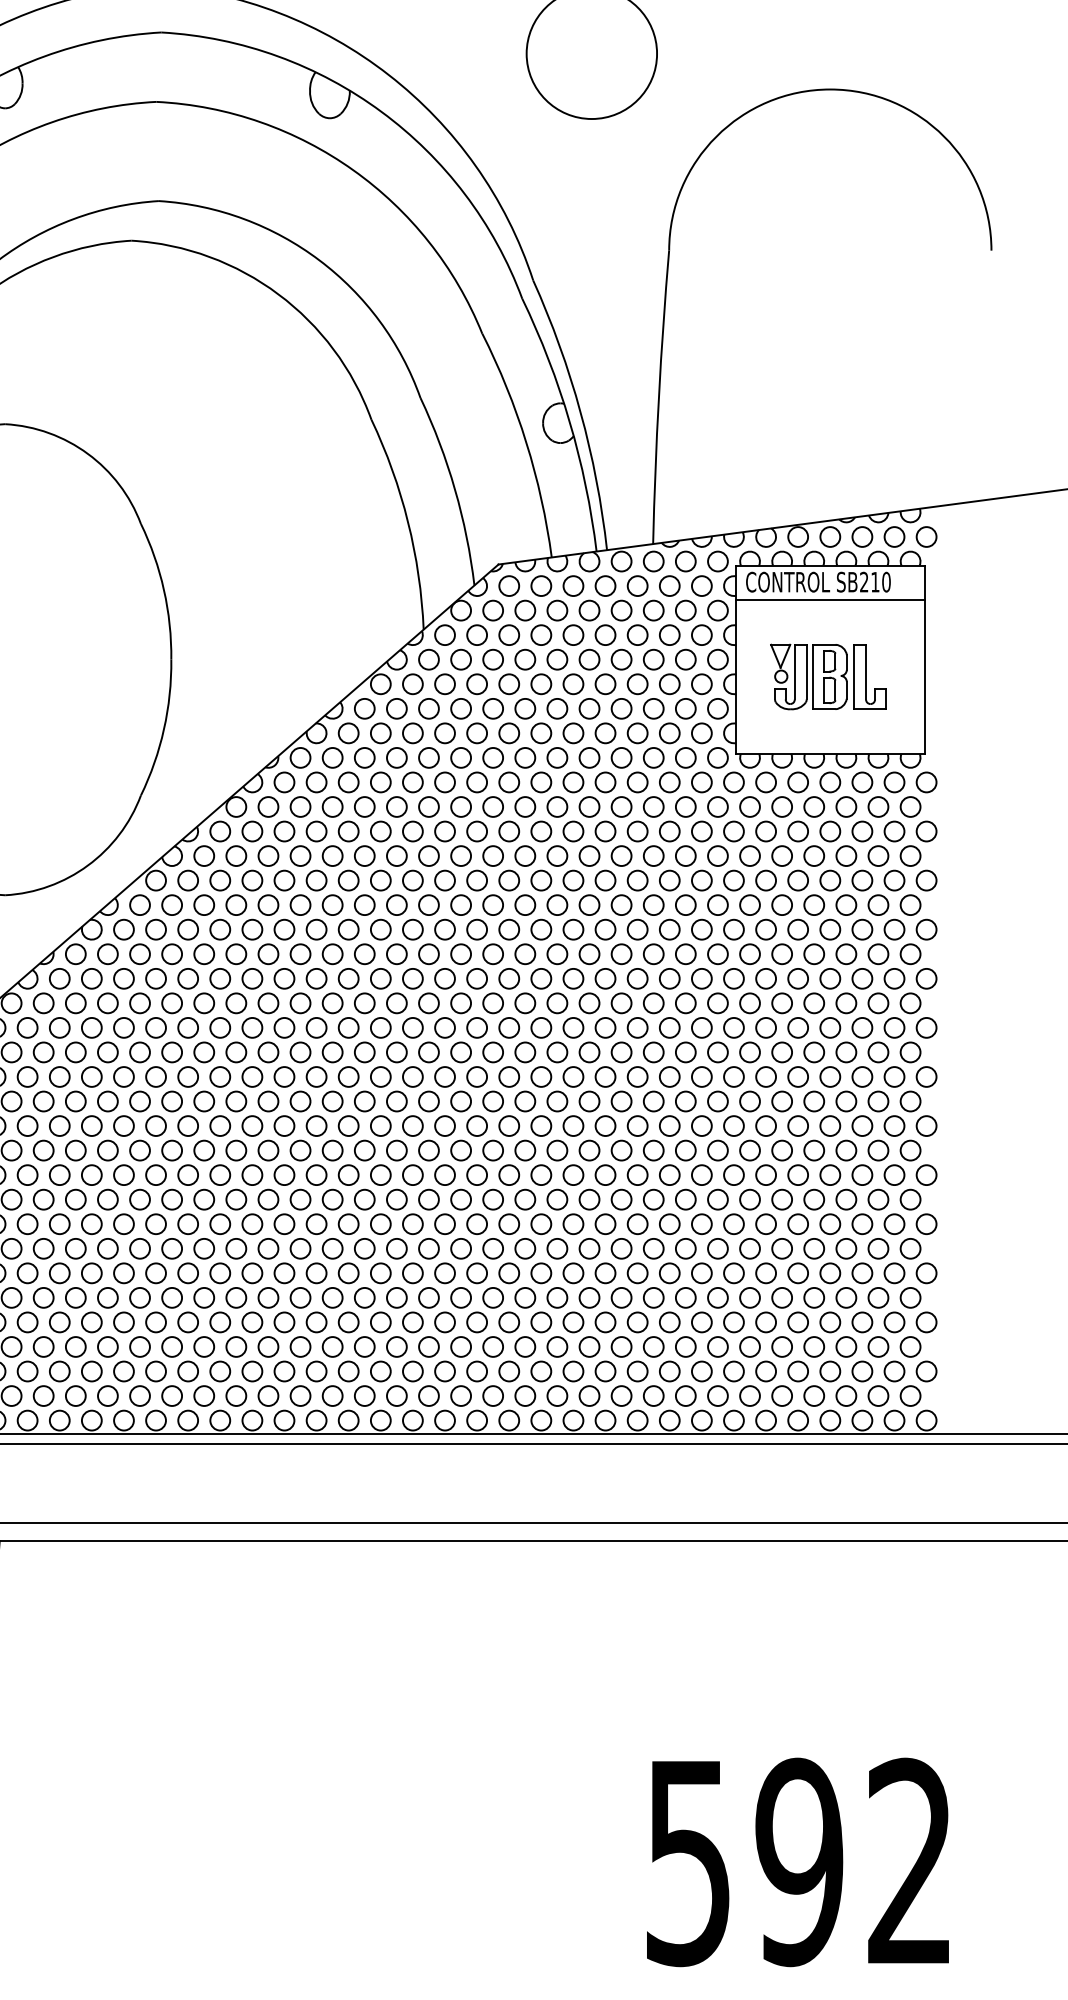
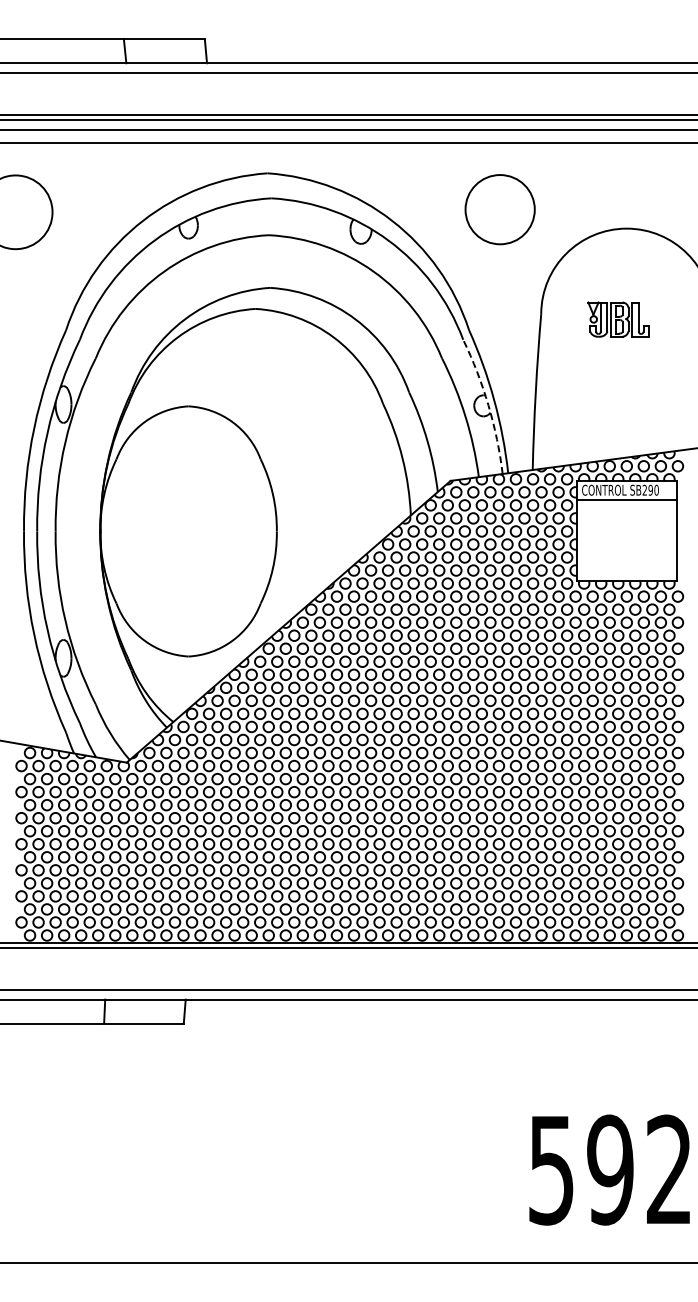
arc: (569, 422) -> (488, 405), solid -> dashed
text: (874, 580) -> (650, 489), SB210 -> SB290
part: (827, 676) -> (618, 319), moved

